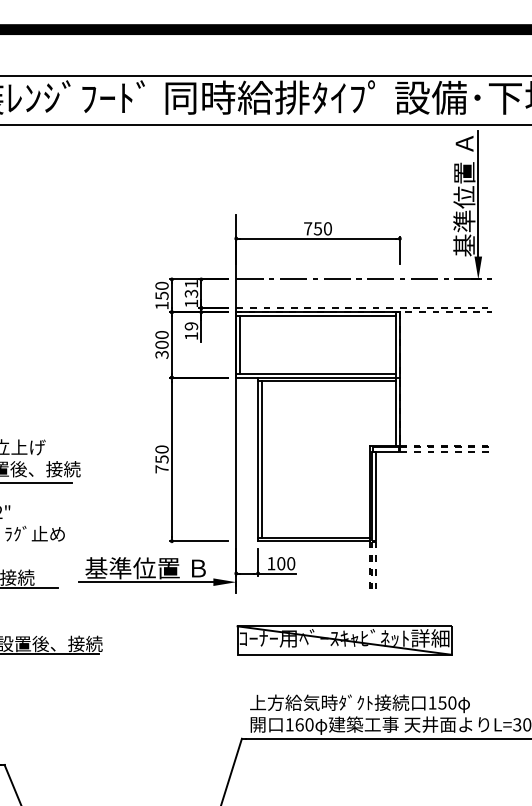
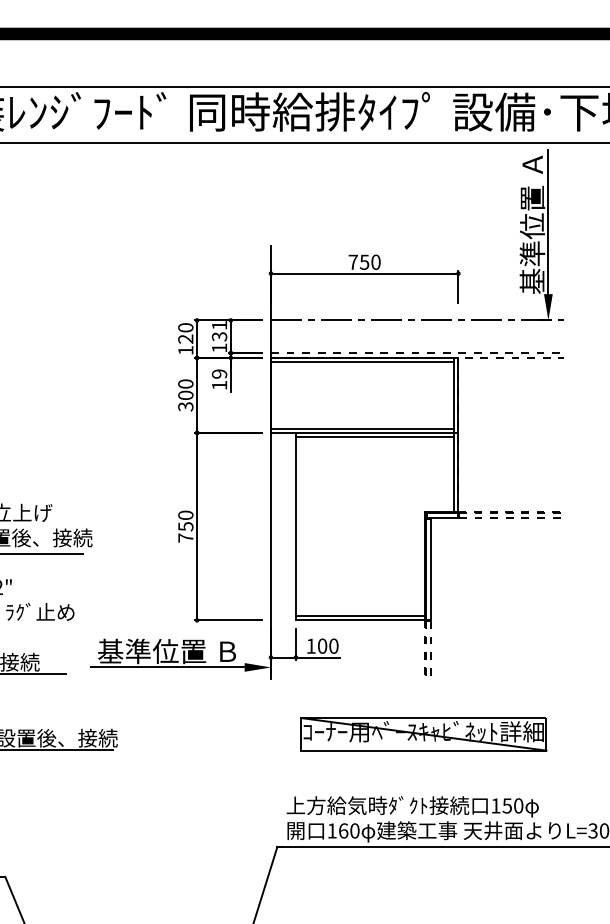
text: (161, 295) -> (185, 338), 150 -> 120
line: (240, 344) -> (275, 394), removed
line: (261, 459) -> (299, 526), removed
part: (344, 640) -> (423, 734), moved

